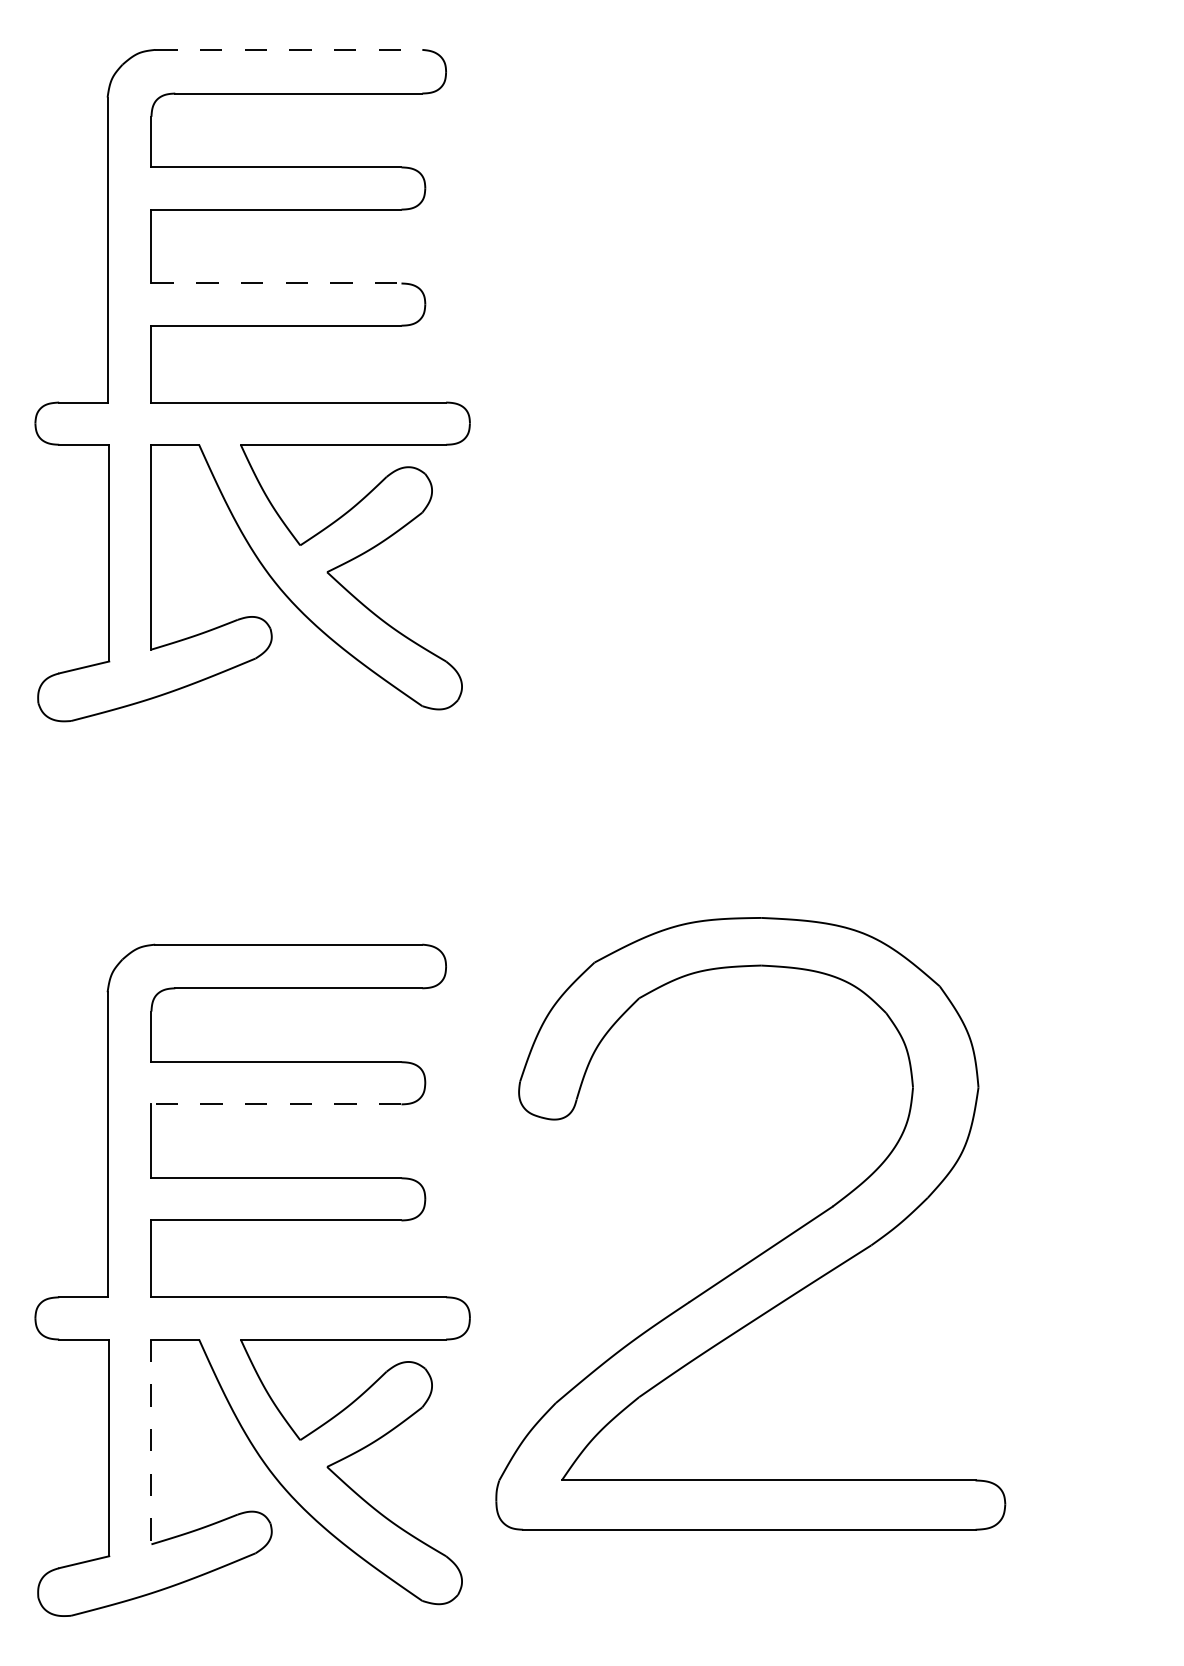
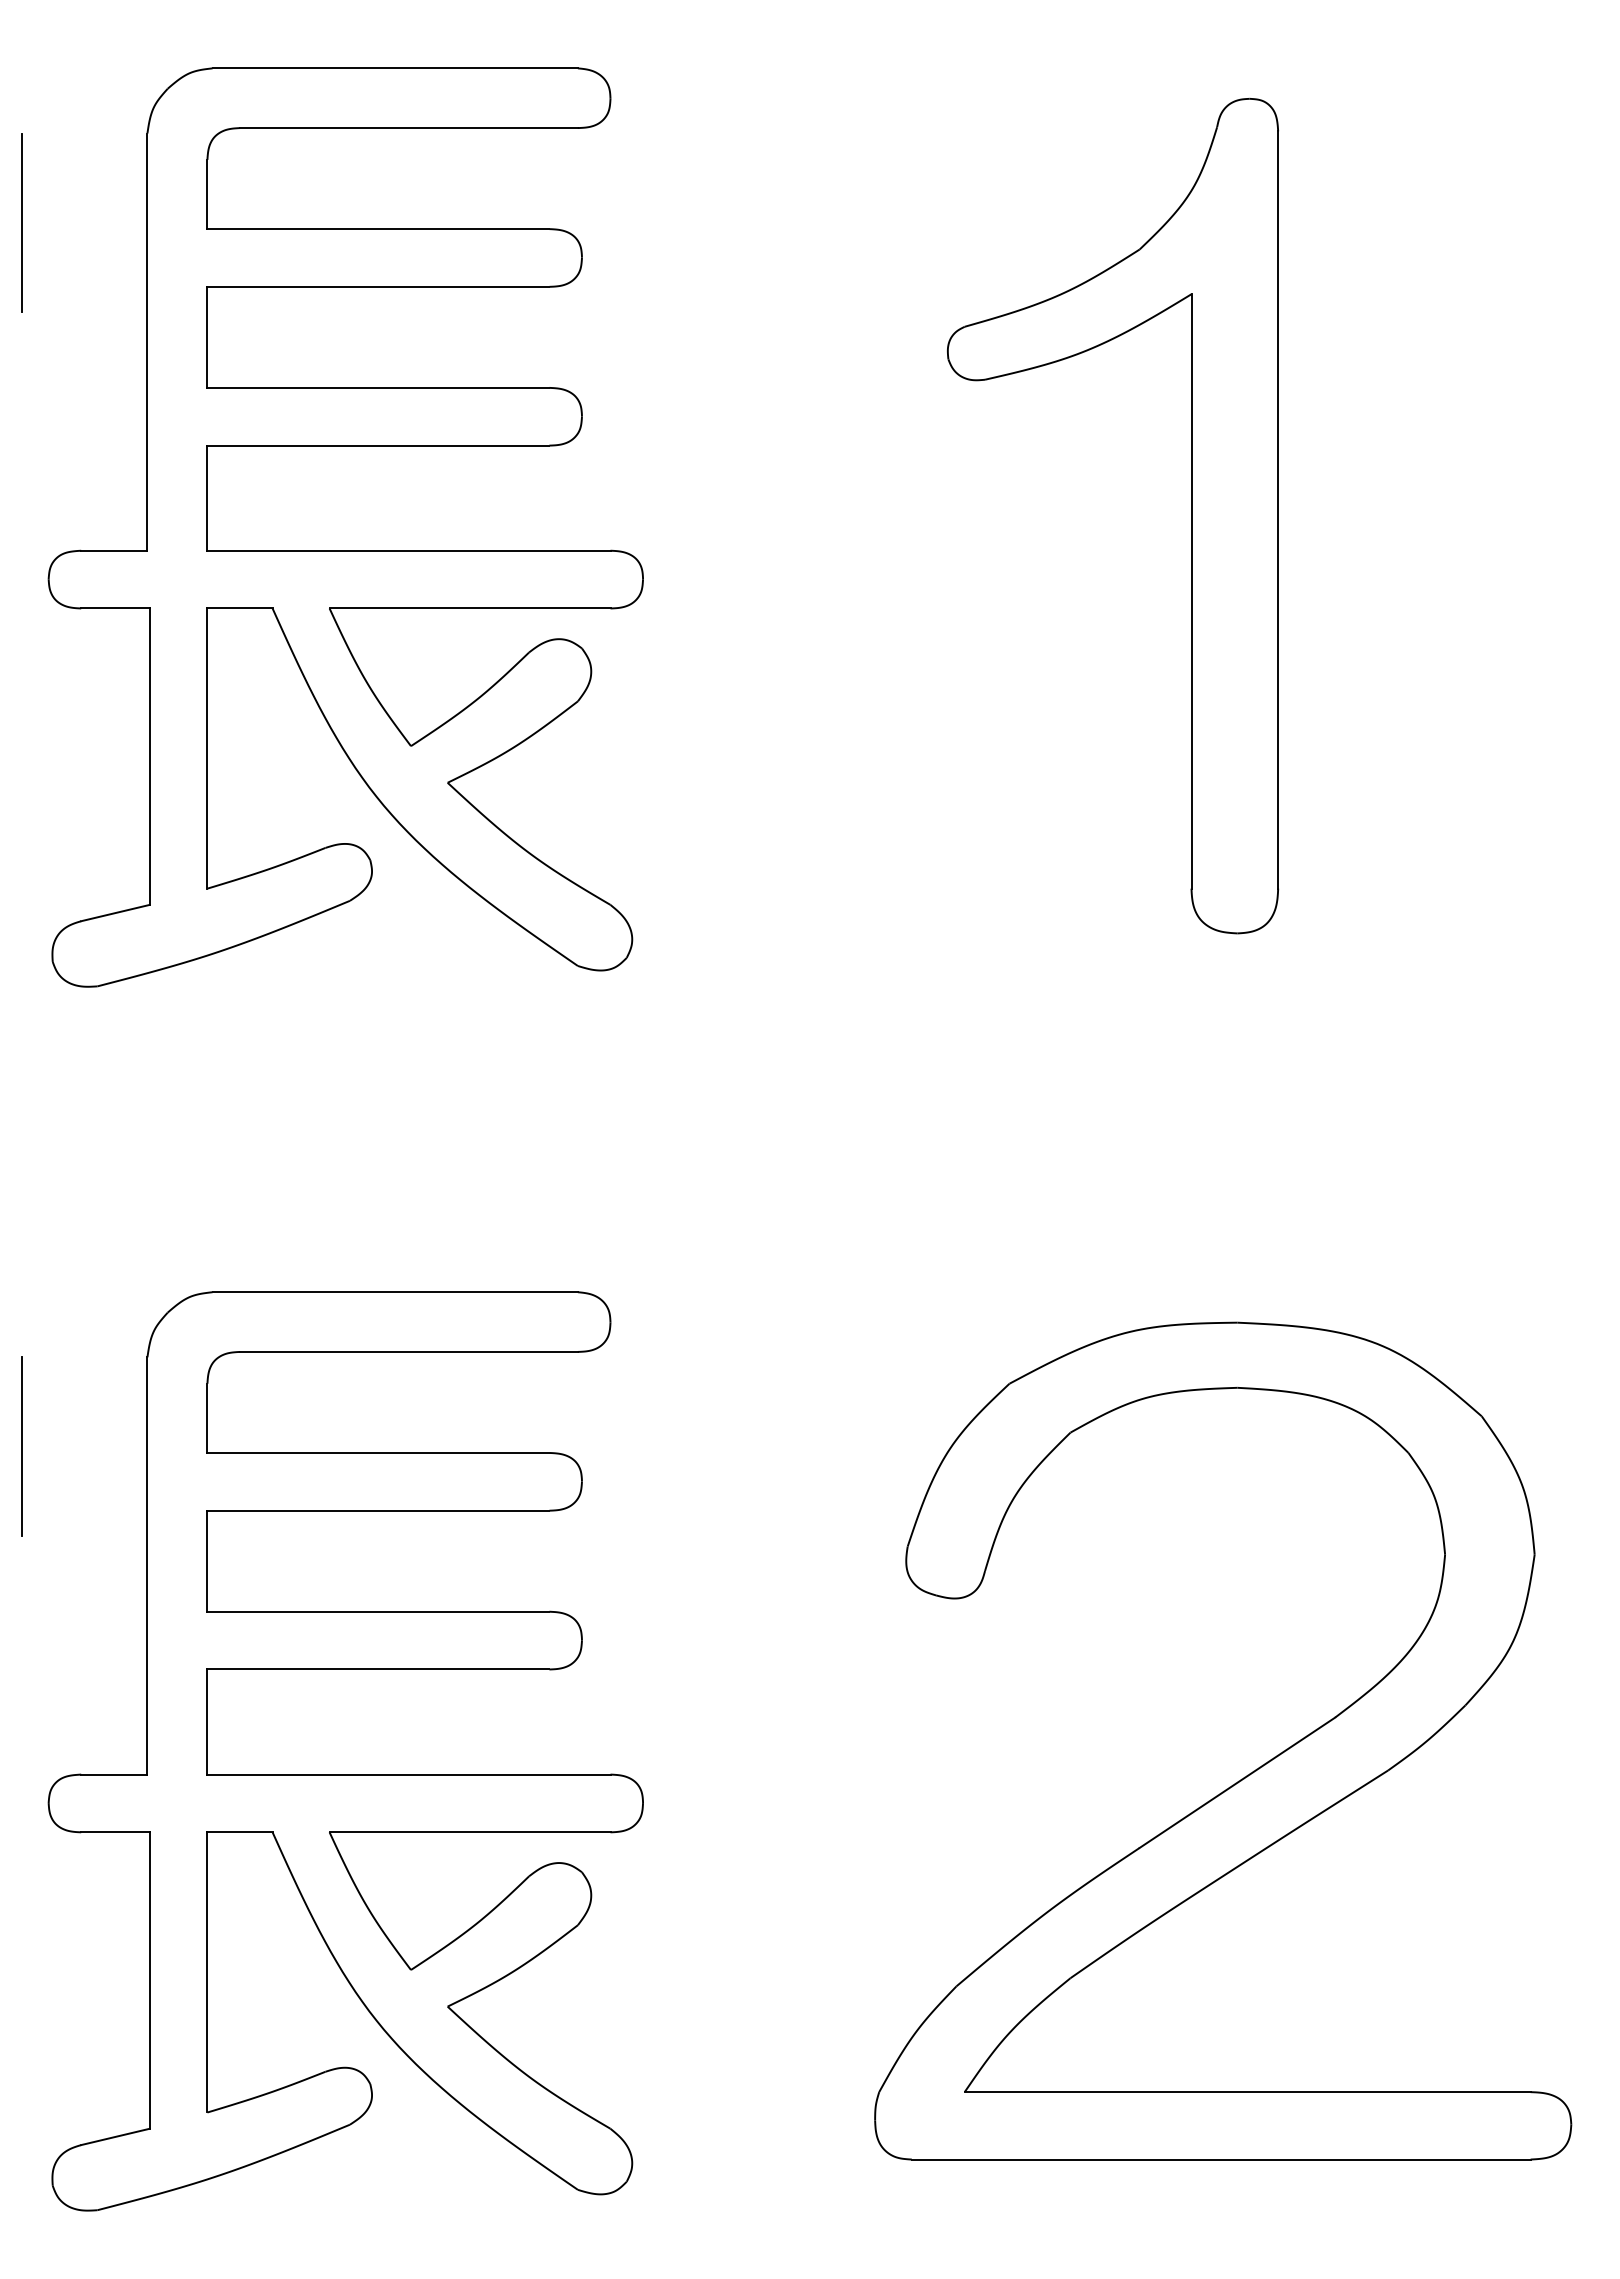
line: (288, 49) -> (395, 68), dashed -> solid
line: (15, 162) -> (21, 222), added
line: (276, 283) -> (378, 387), dashed -> solid
part: (870, 377) -> (1191, 516), added
line: (15, 1057) -> (21, 1446), added
line: (276, 1104) -> (378, 1510), dashed -> solid
part: (768, 1248) -> (1247, 1774), moved
line: (151, 1442) -> (207, 1972), dashed -> solid

